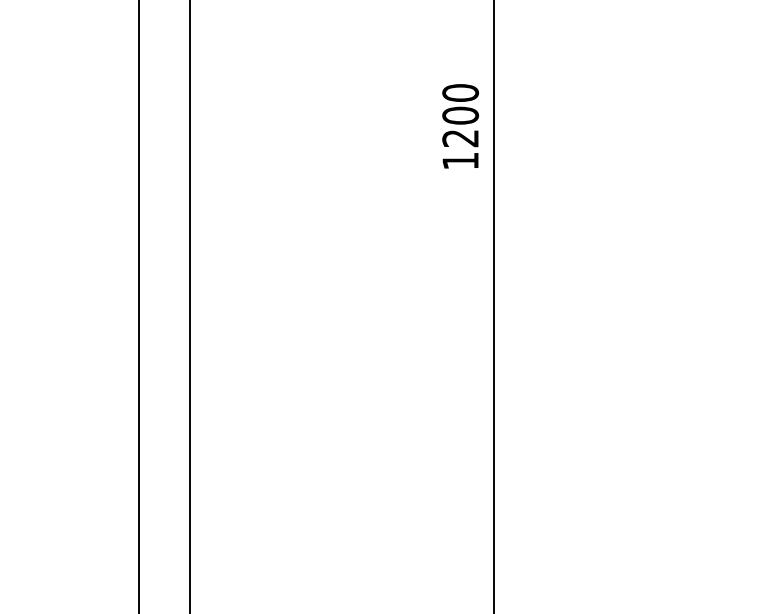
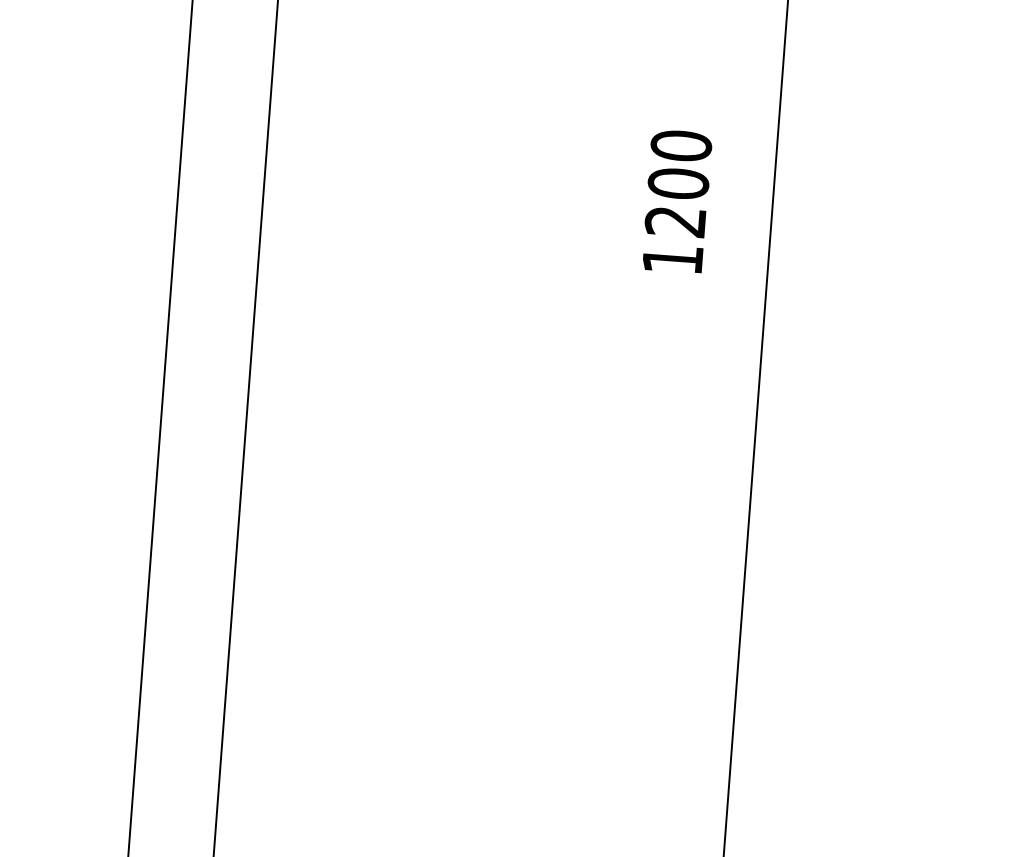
text: (460, 126) -> (676, 201), moved

